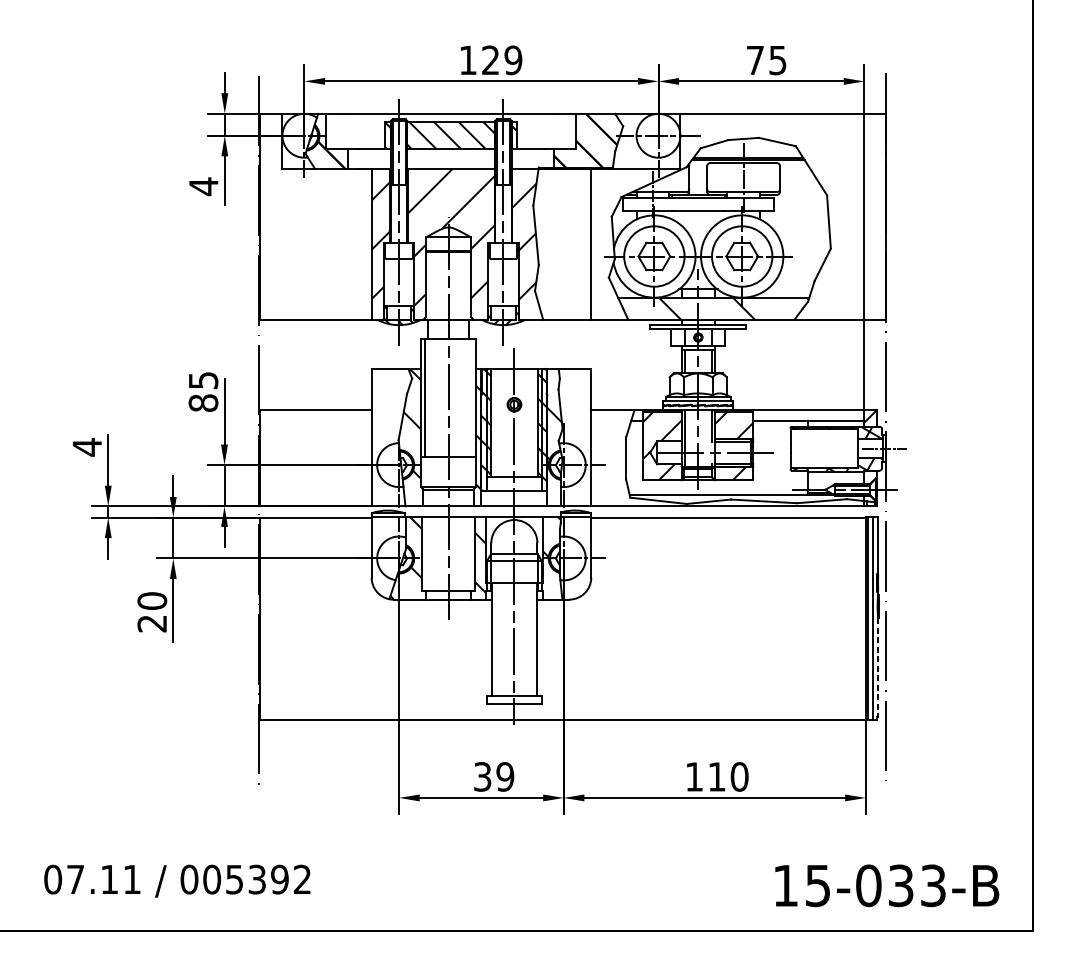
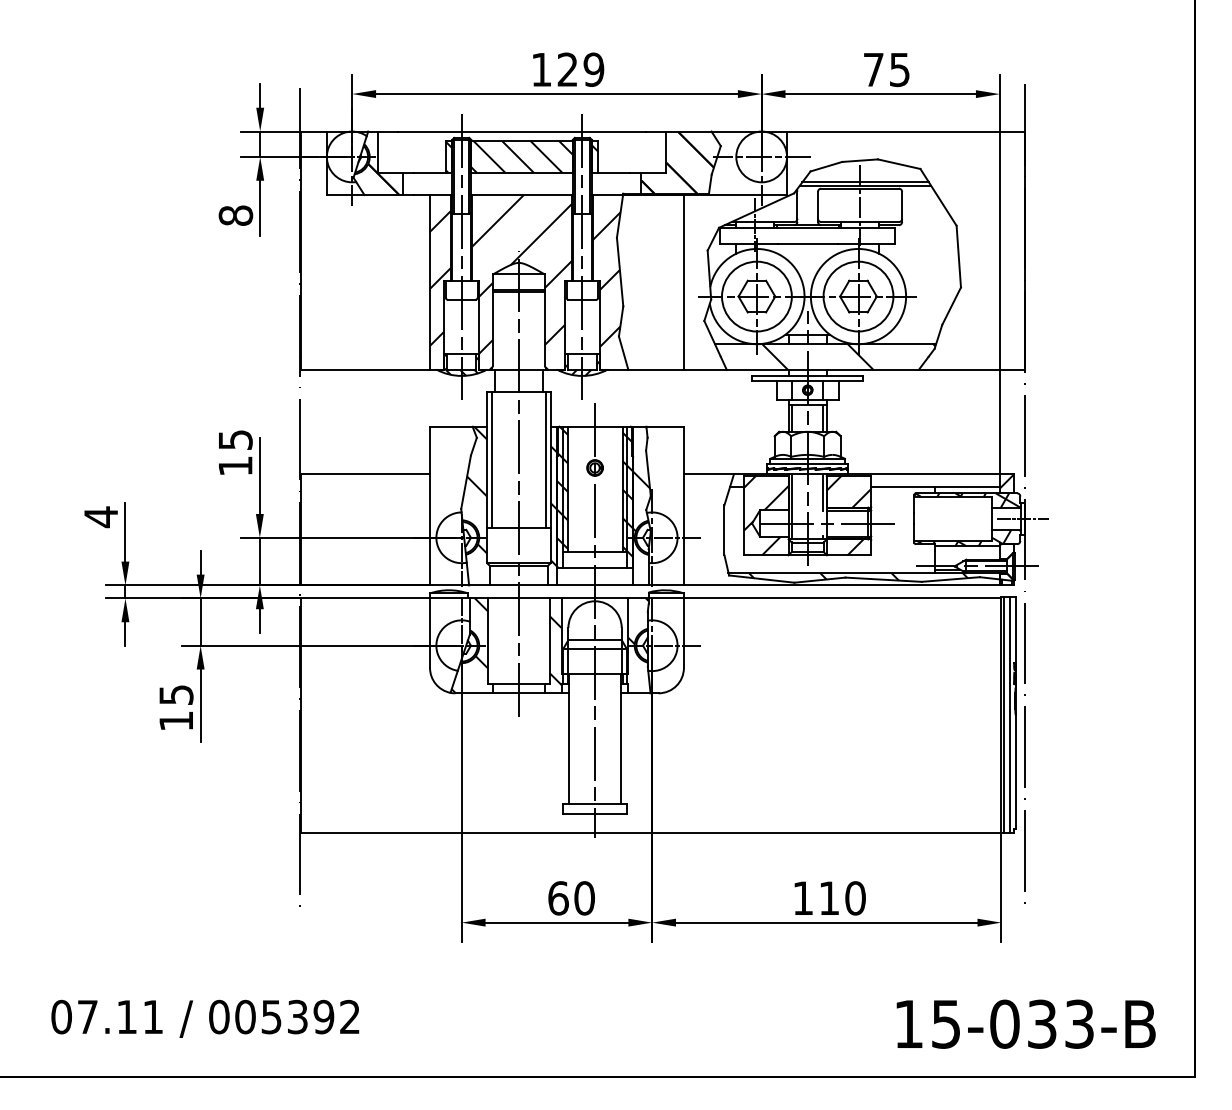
text: (203, 186) -> (235, 215), 4 -> 8
line: (471, 397) -> (545, 459), added
text: (203, 403) -> (235, 466), 85 -> 15
hatch: (741, 498) -> (857, 576), added
text: (152, 611) -> (176, 707), 20 -> 15
line: (877, 668) -> (1015, 772), dashed -> solid
text: (494, 777) -> (571, 898), 39 -> 60

